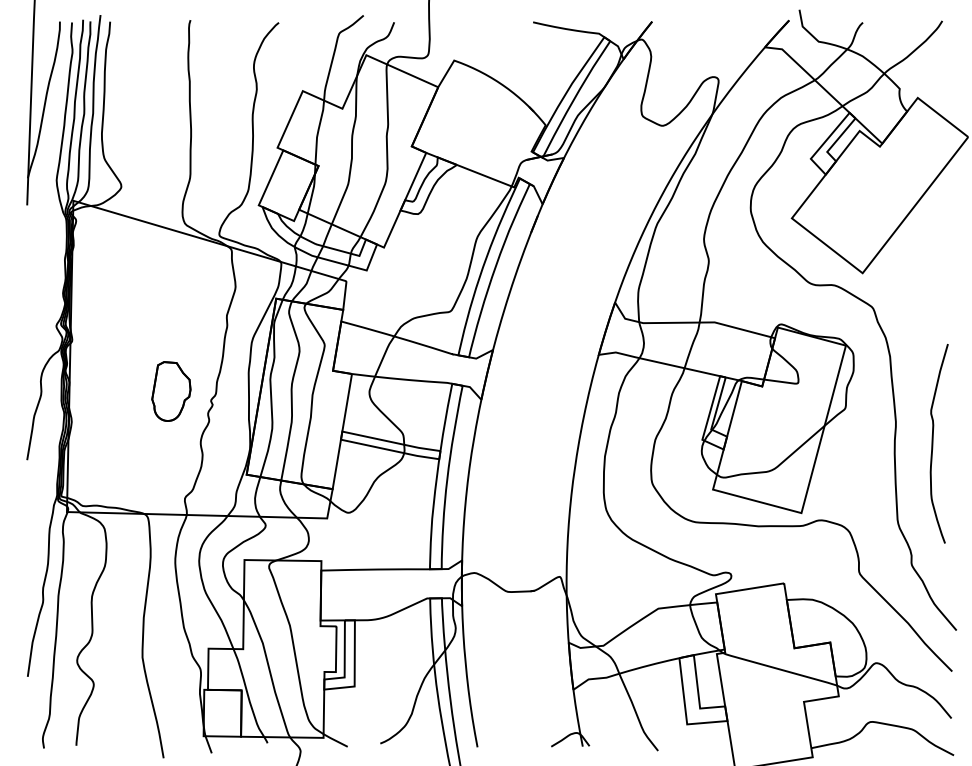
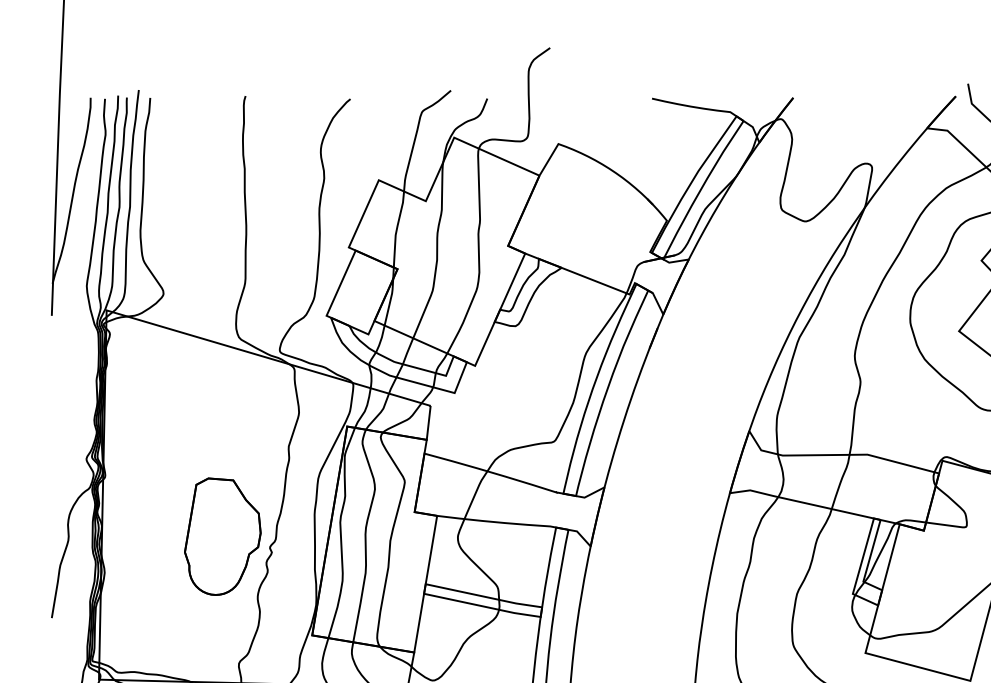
part: (171, 391) -> (223, 536), size x1.67

